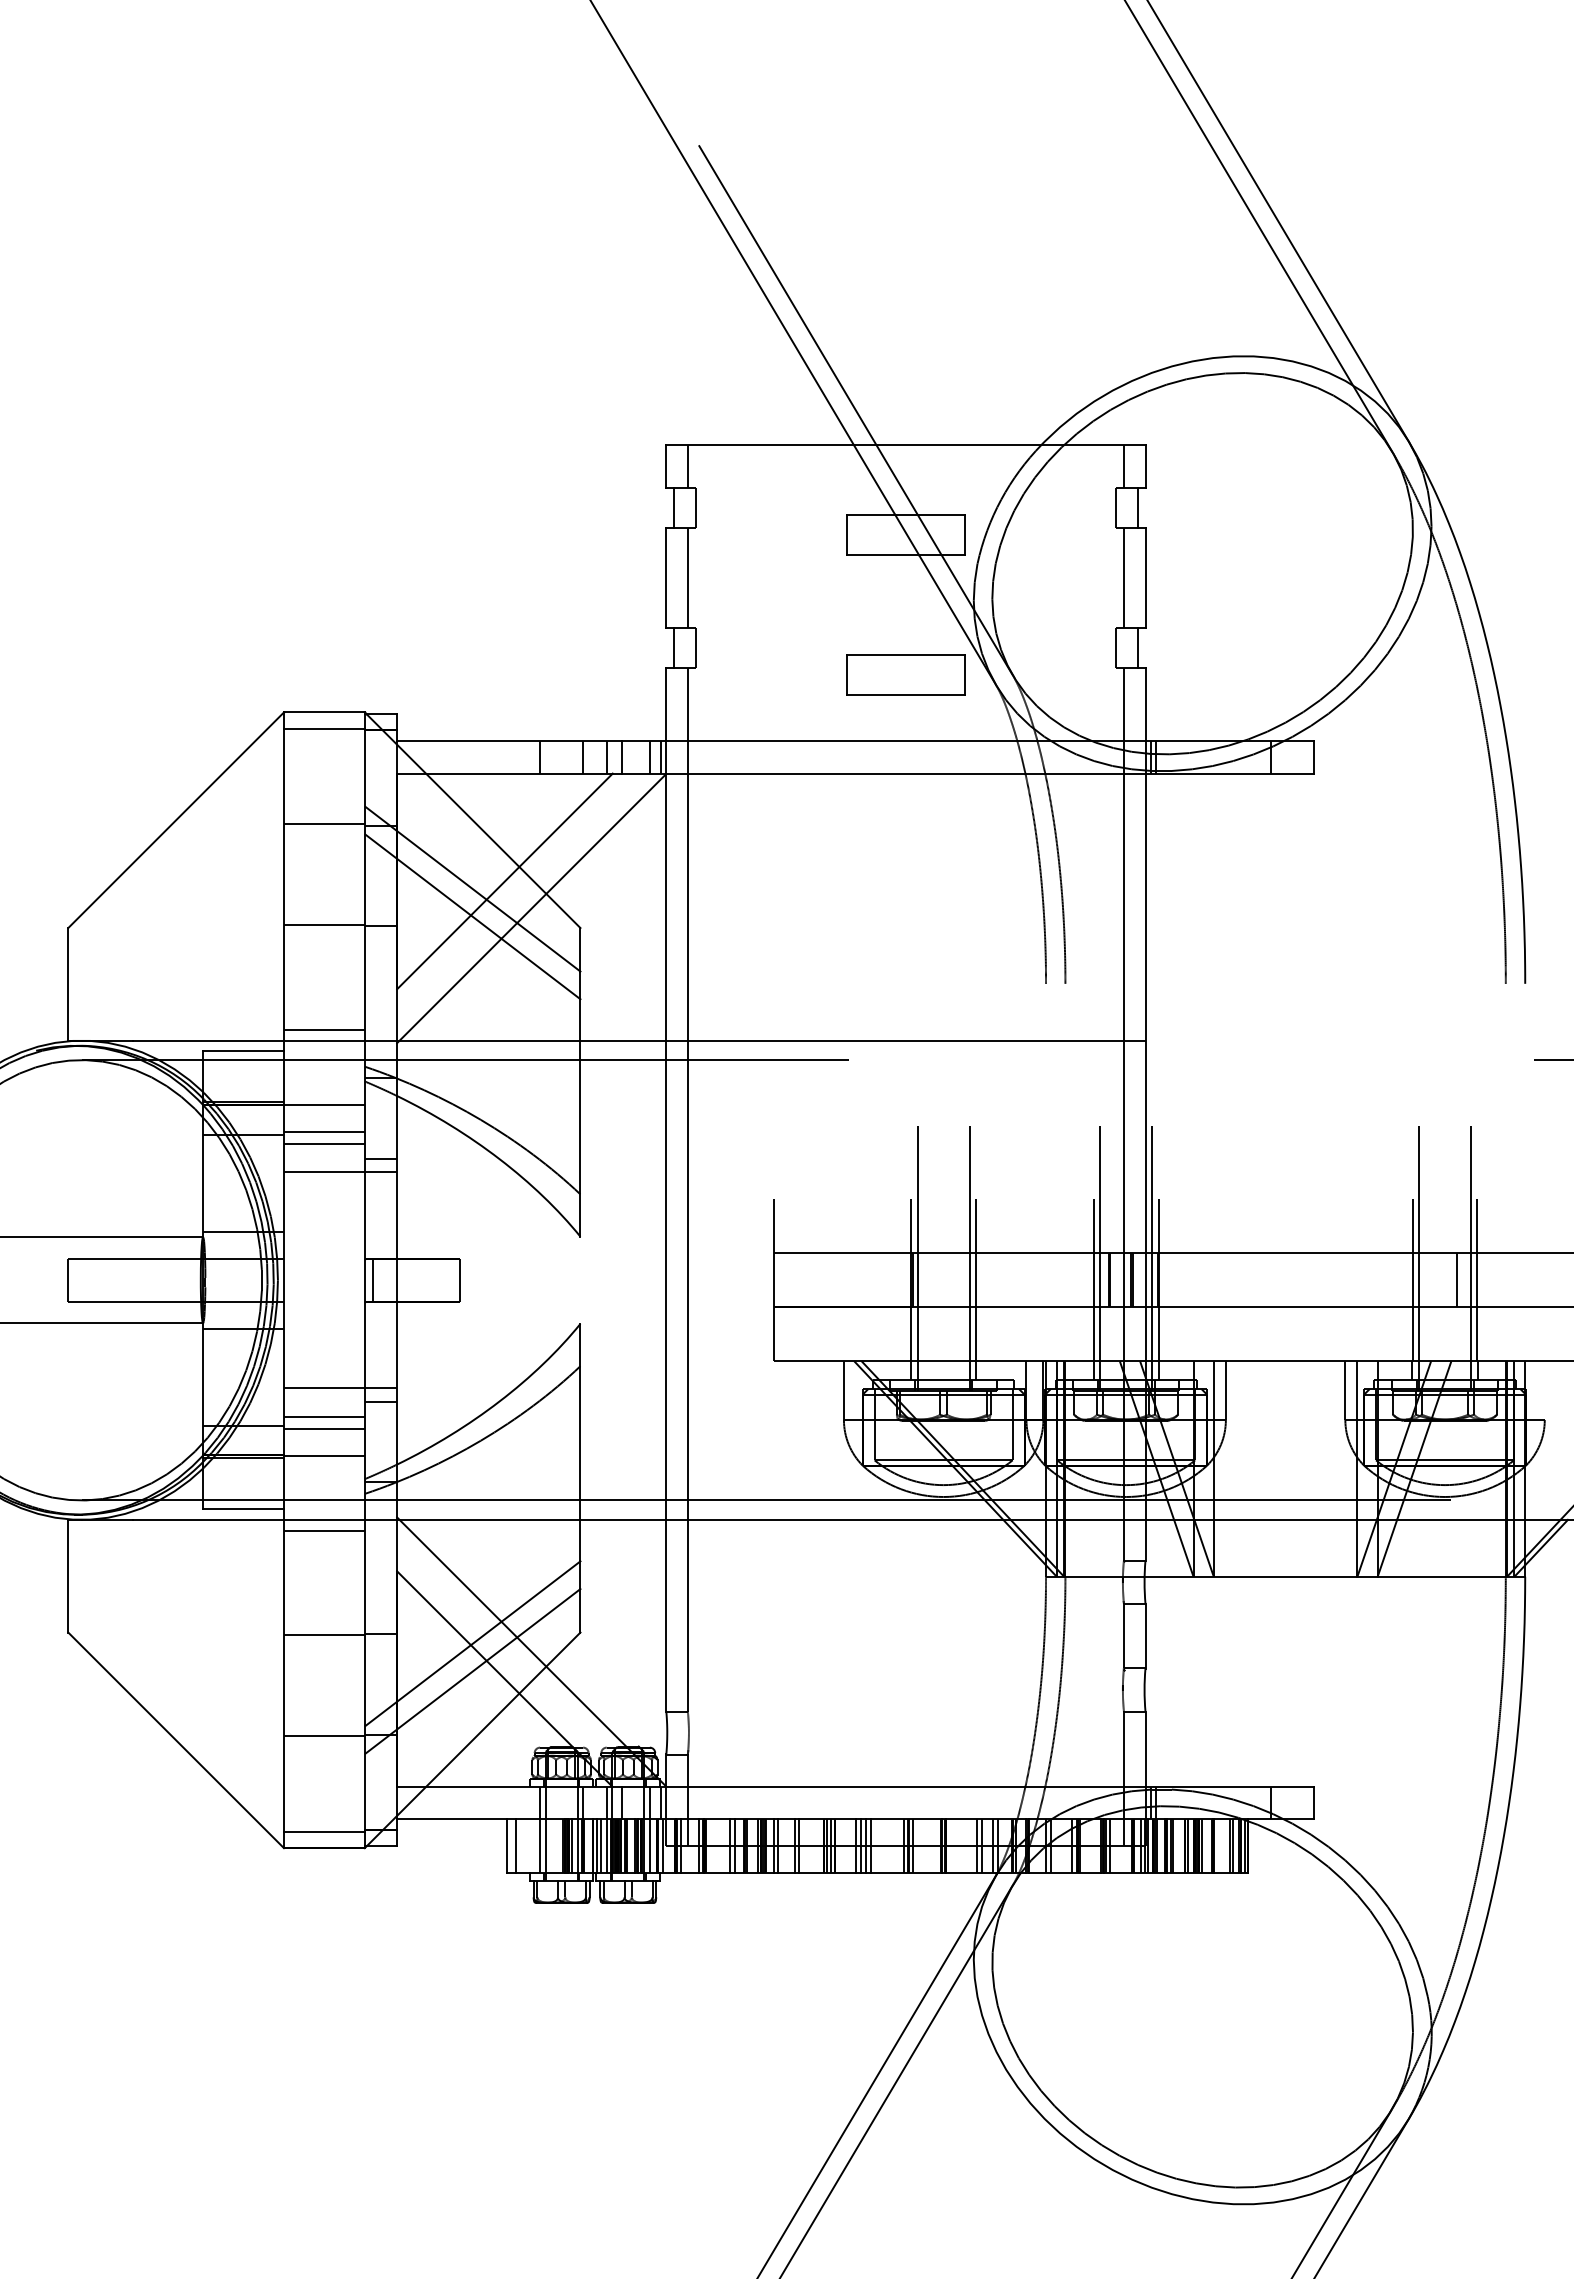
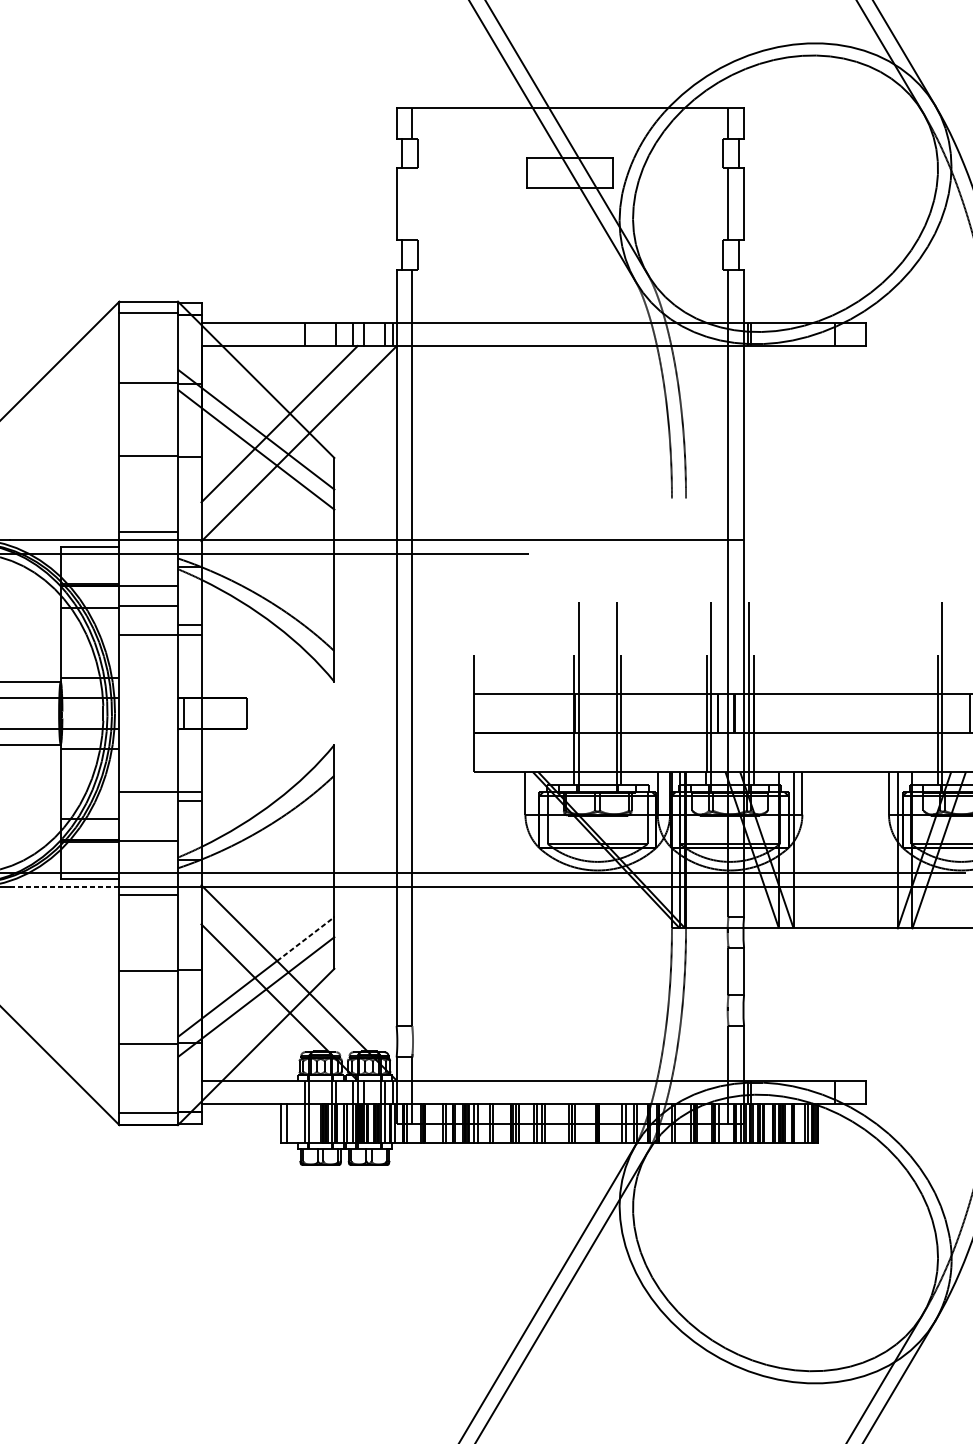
line: (687, 578) -> (412, 204), removed
part: (905, 674) -> (570, 274), removed
line: (323, 1143) -> (148, 614), removed
line: (323, 1416) -> (148, 812), removed
line: (323, 1429) -> (148, 821), removed
line: (209, 1519) -> (65, 886), solid -> dashed
line: (540, 1591) -> (305, 939), solid -> dashed
line: (600, 1846) -> (348, 1123), removed

